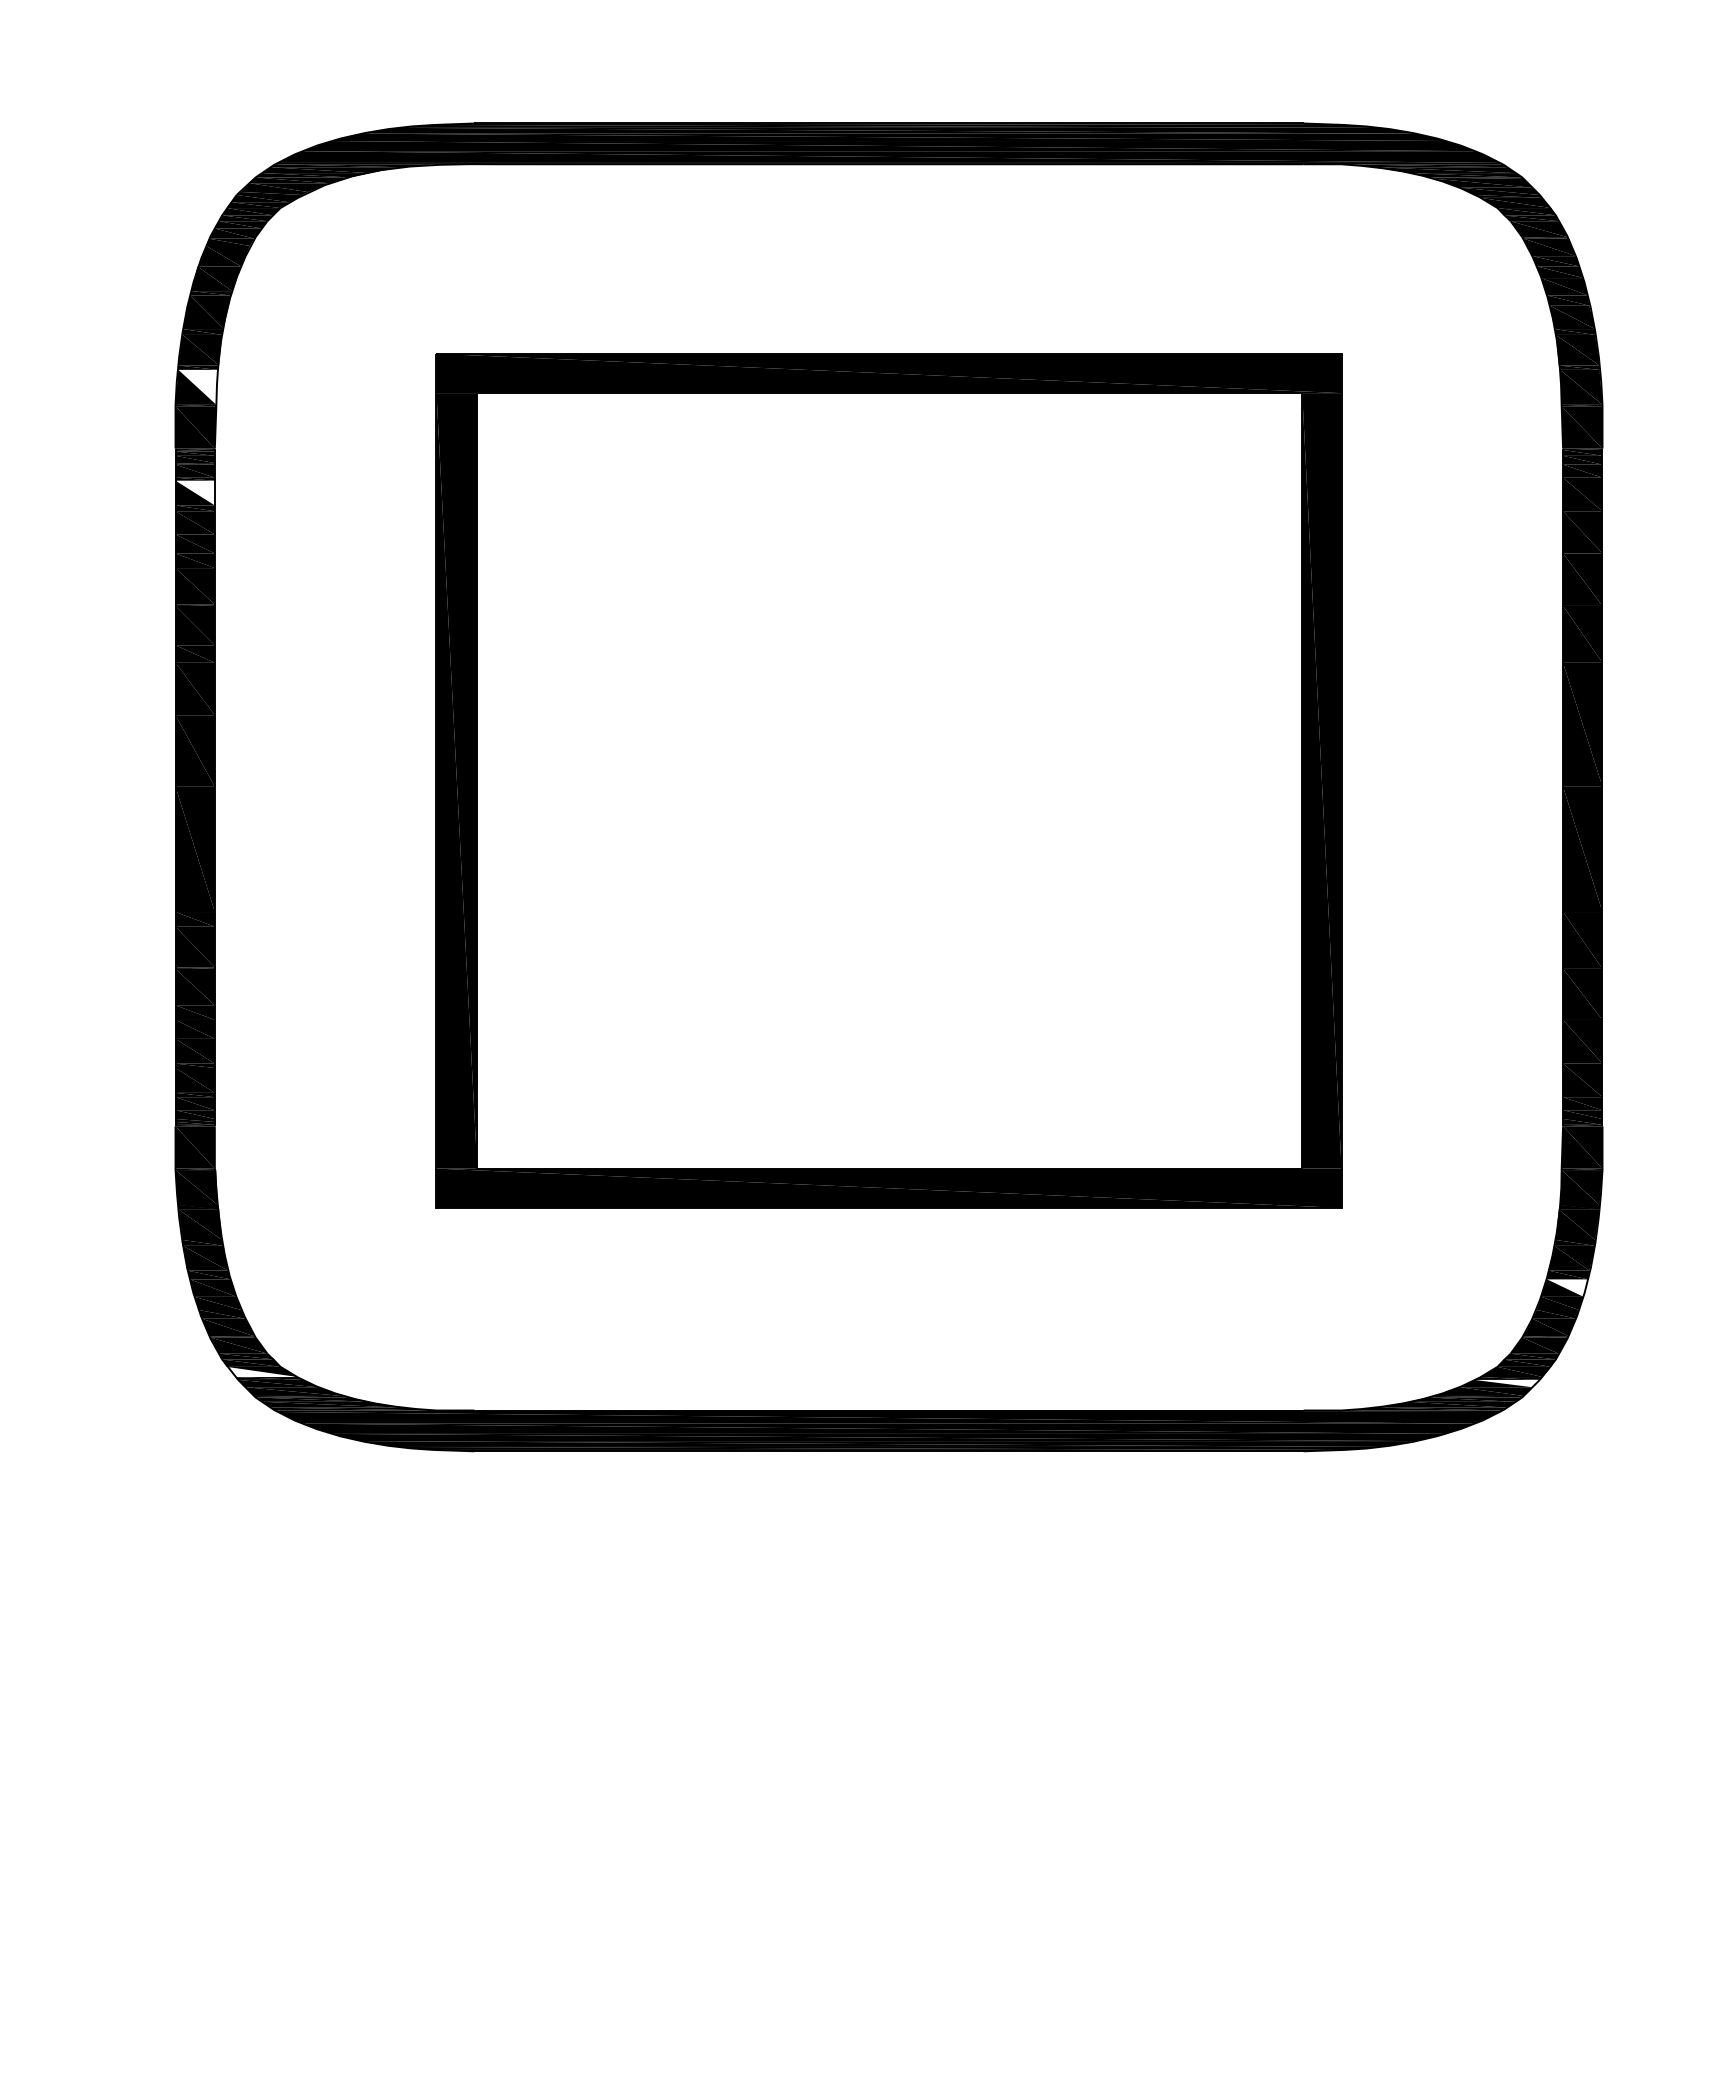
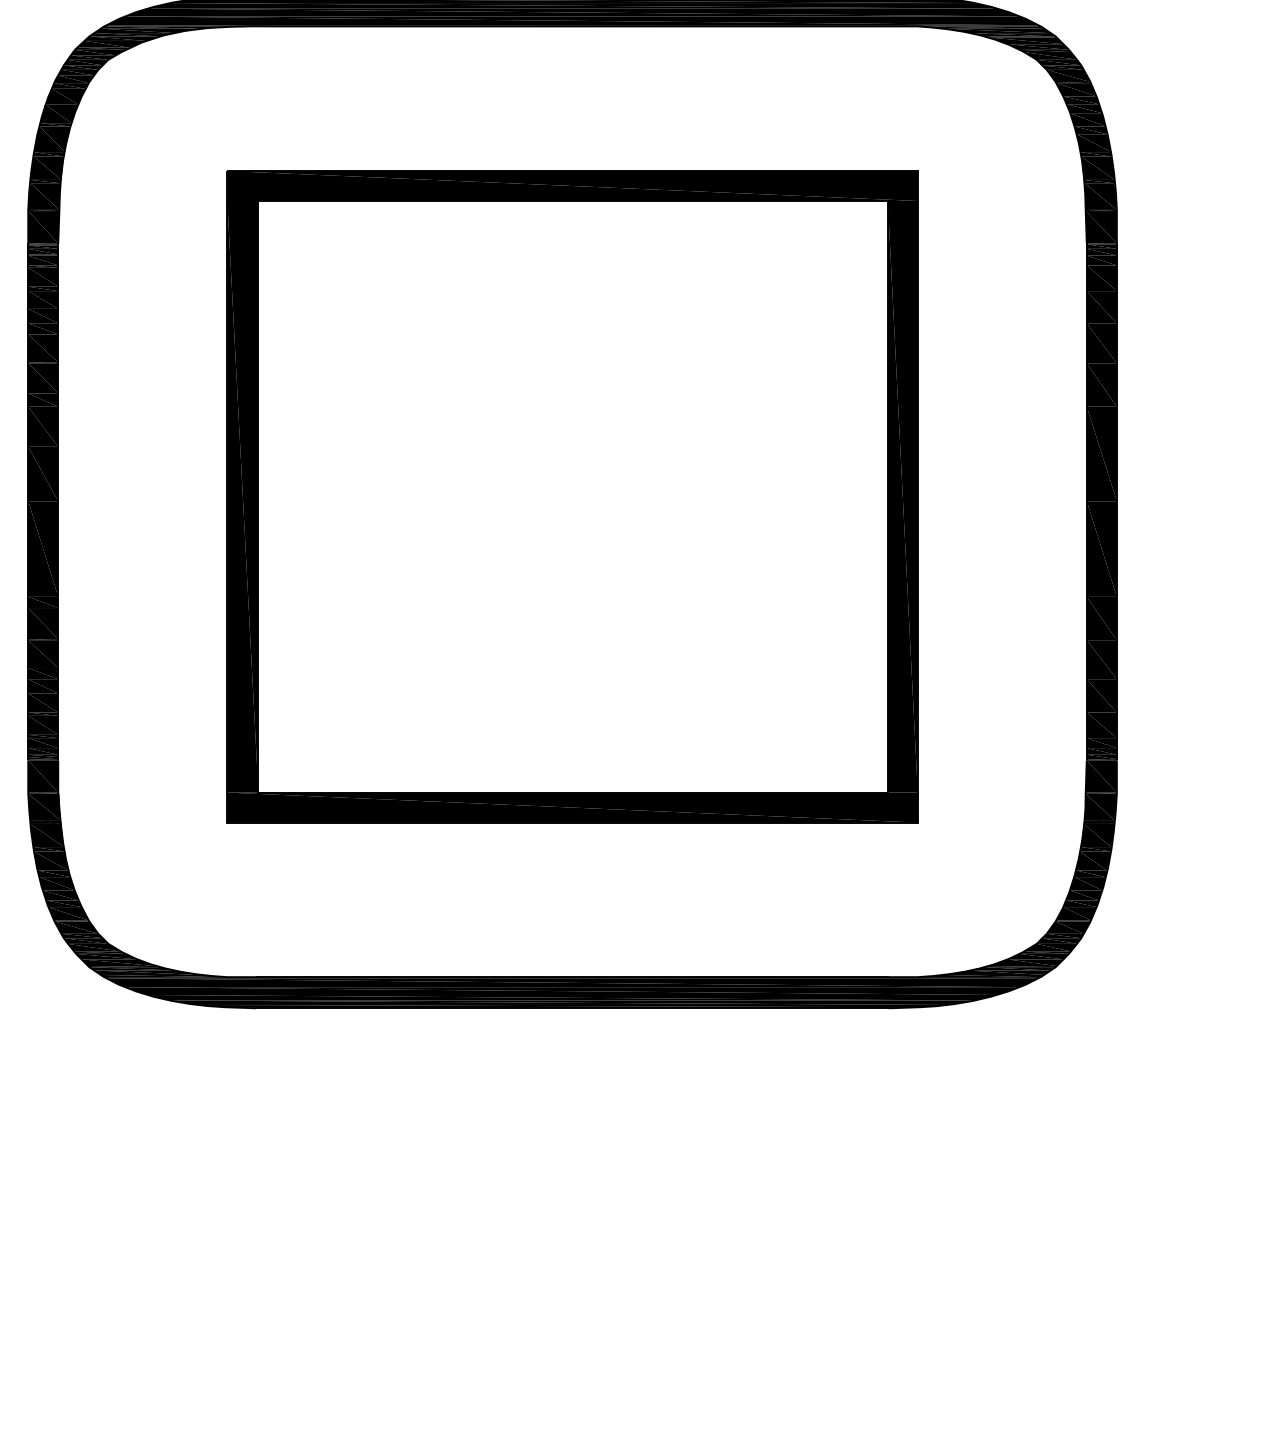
fill: (197, 386) -> (44, 195), added
fill: (194, 492) -> (42, 276), added
fill: (1567, 1287) -> (1090, 883), added
fill: (261, 1371) -> (93, 947), added
fill: (1506, 1383) -> (1043, 956), added

